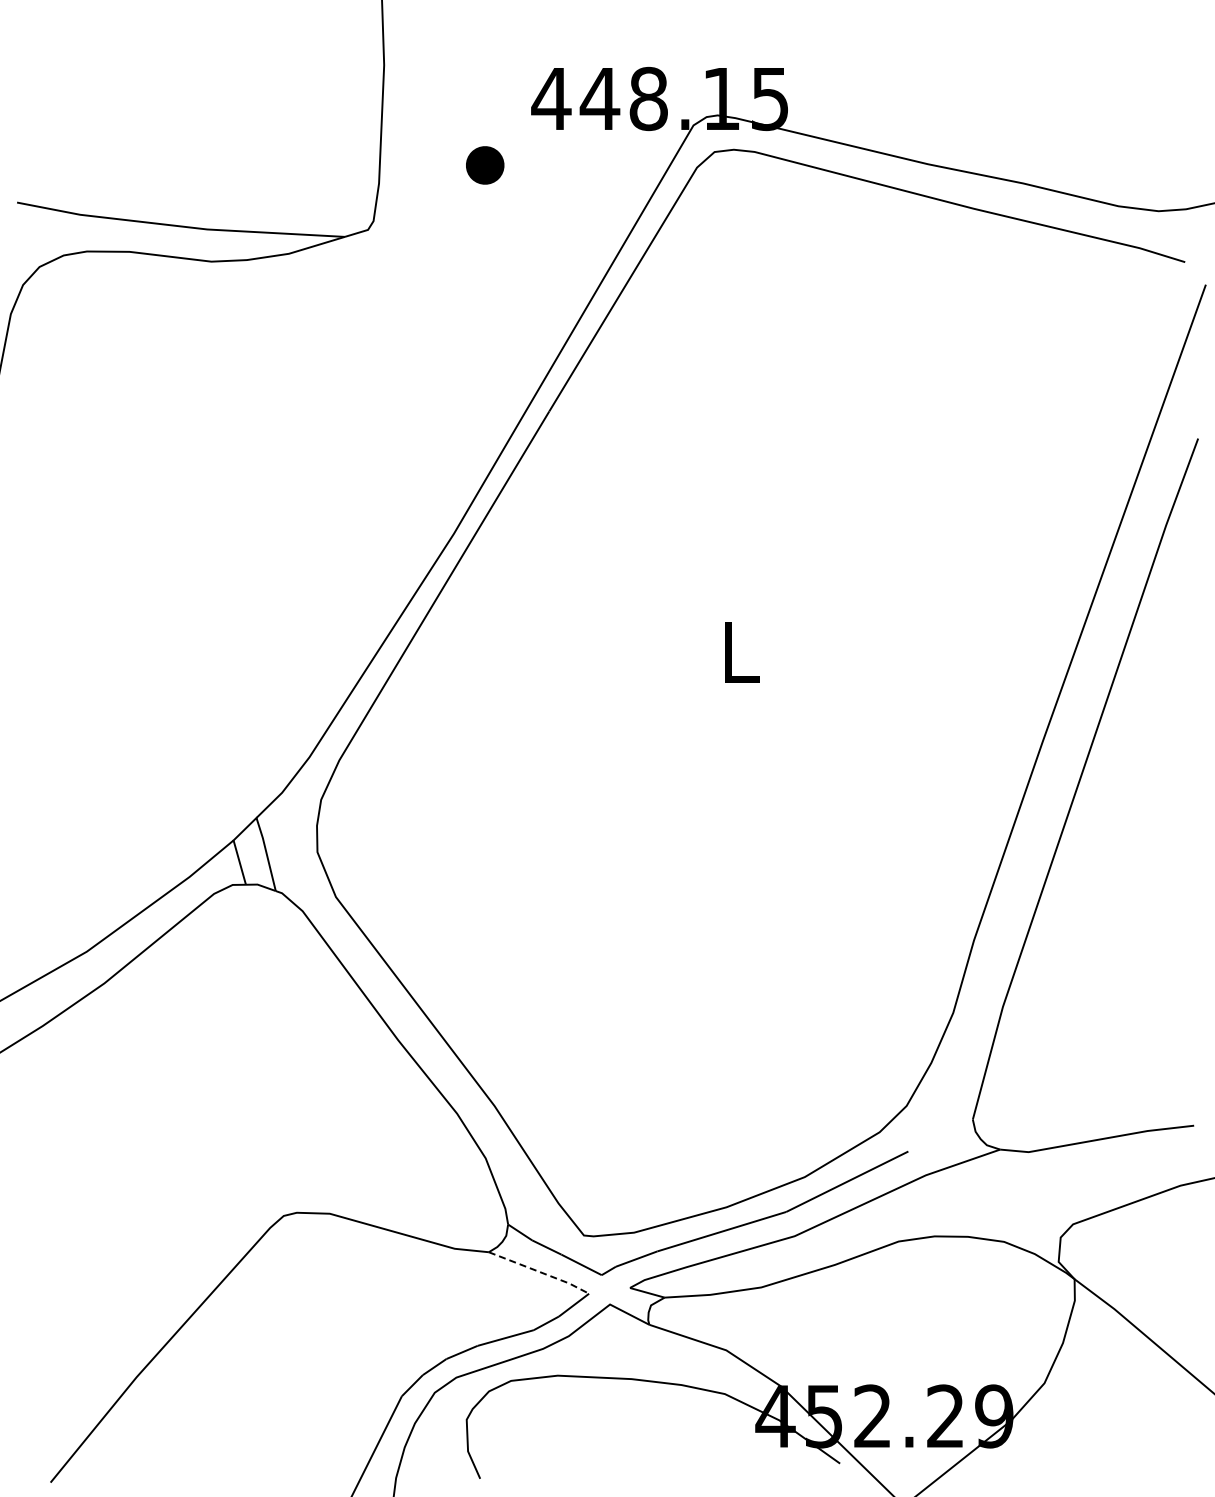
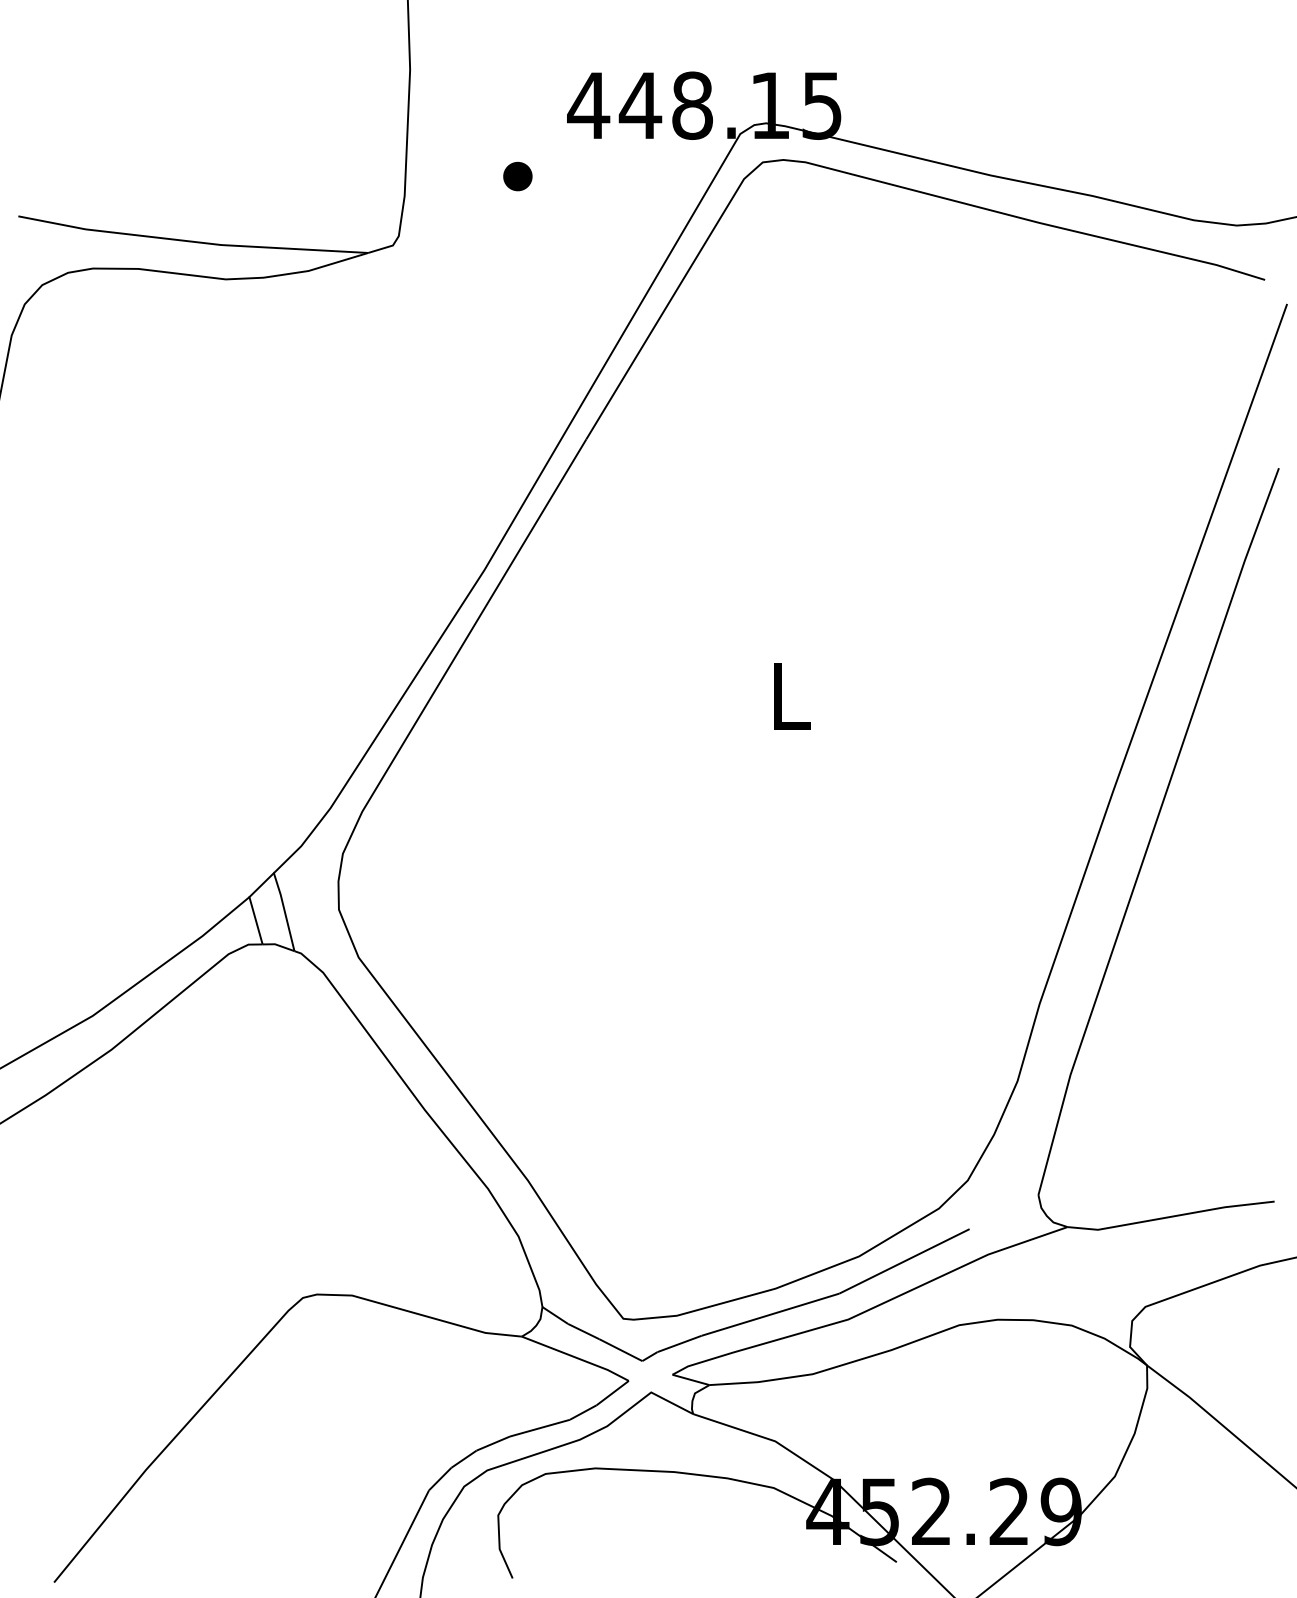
part: (484, 164) -> (517, 175), size x0.71
line: (540, 1272) -> (576, 1358), dashed -> solid

